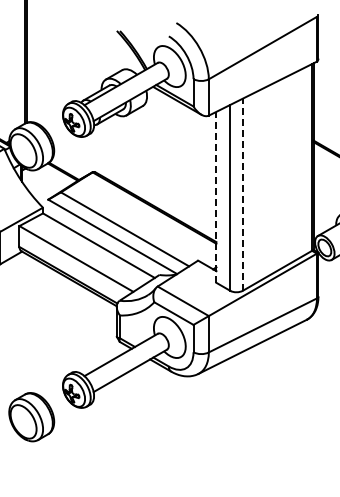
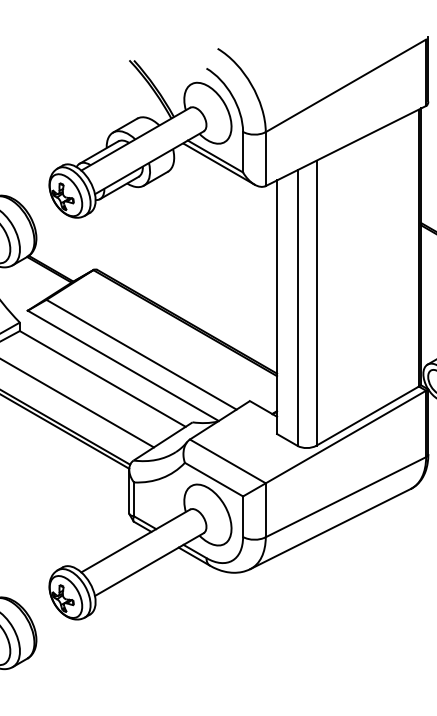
line: (243, 194) -> (317, 303), dashed -> solid
line: (216, 197) -> (277, 307), dashed -> solid

